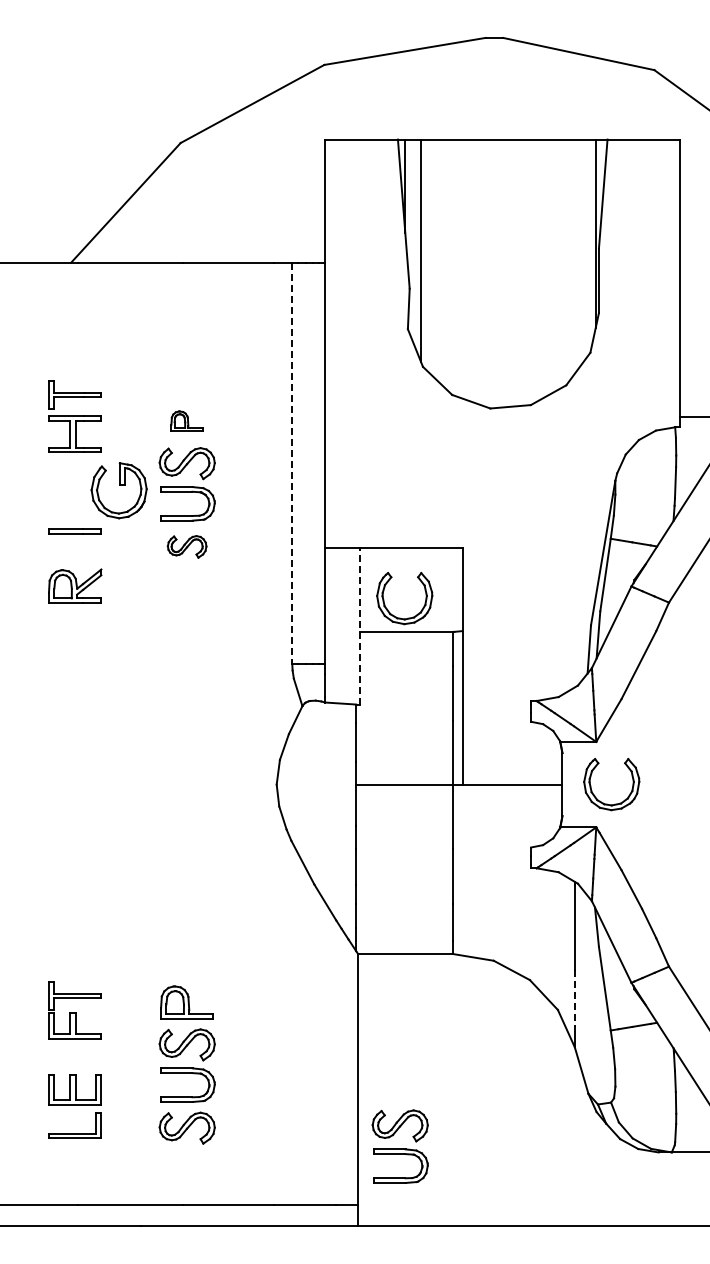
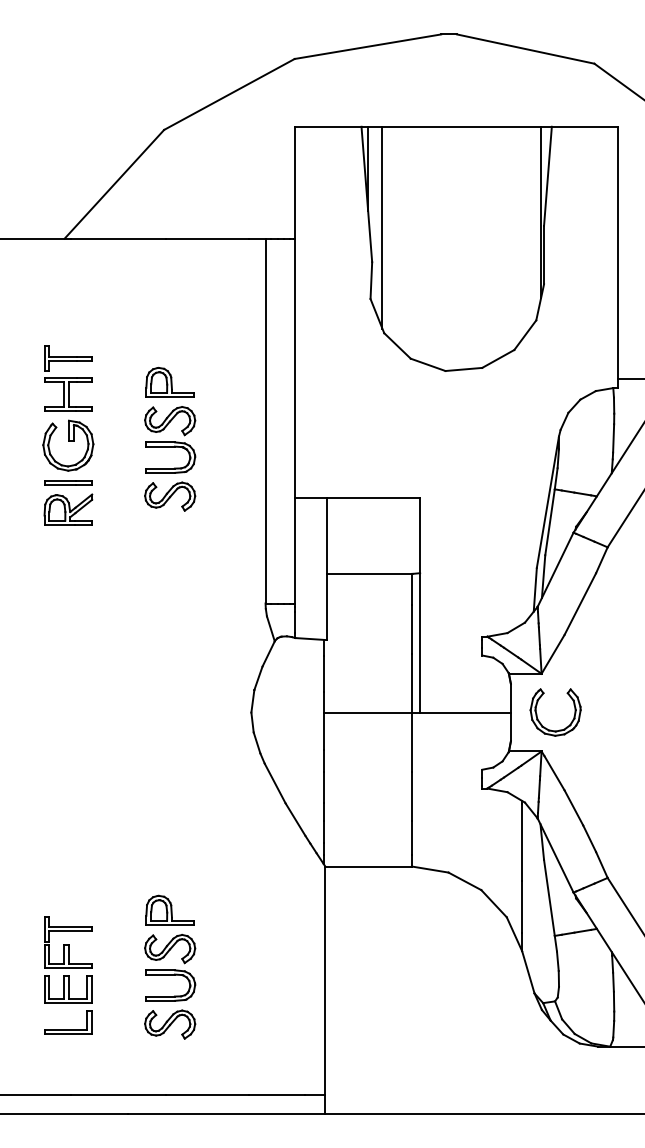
part: (186, 420) -> (169, 381), size x1.67
line: (292, 463) -> (265, 420), dashed -> solid
part: (118, 490) -> (67, 445), moved
part: (186, 546) -> (169, 496), size x1.43
part: (75, 585) -> (68, 509), moved
part: (388, 609) -> (352, 553), removed
line: (359, 625) -> (326, 568), dashed -> solid
line: (574, 999) -> (521, 907), dashed -> solid
part: (74, 1010) -> (67, 942), moved
part: (399, 1146) -> (362, 1041), removed

